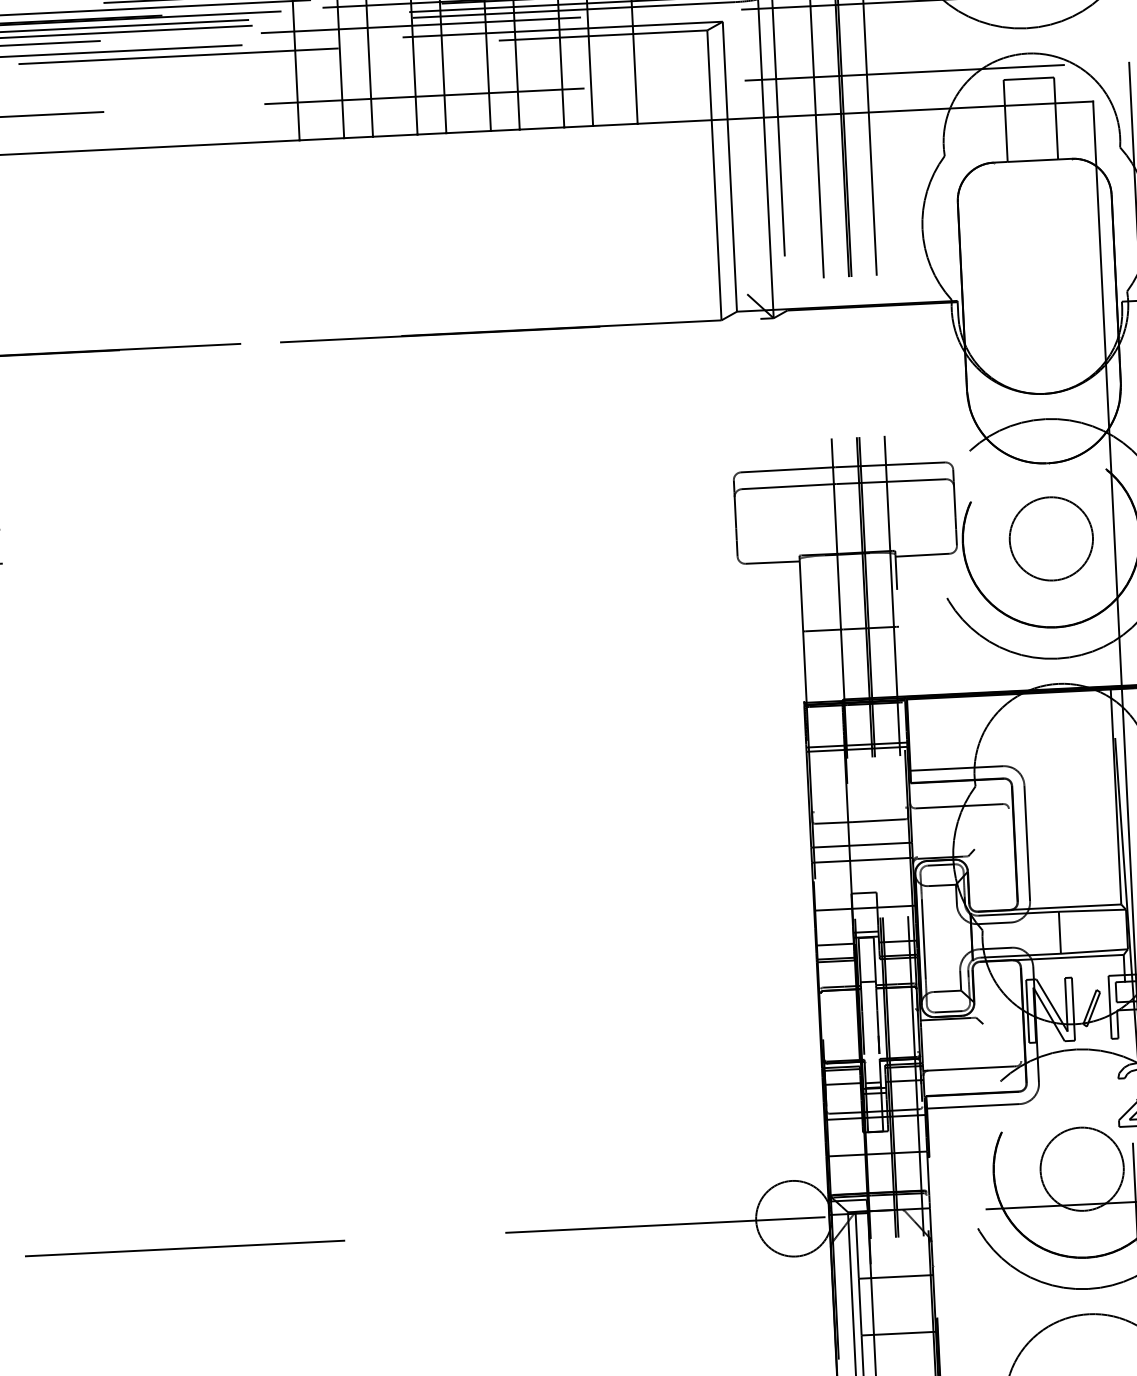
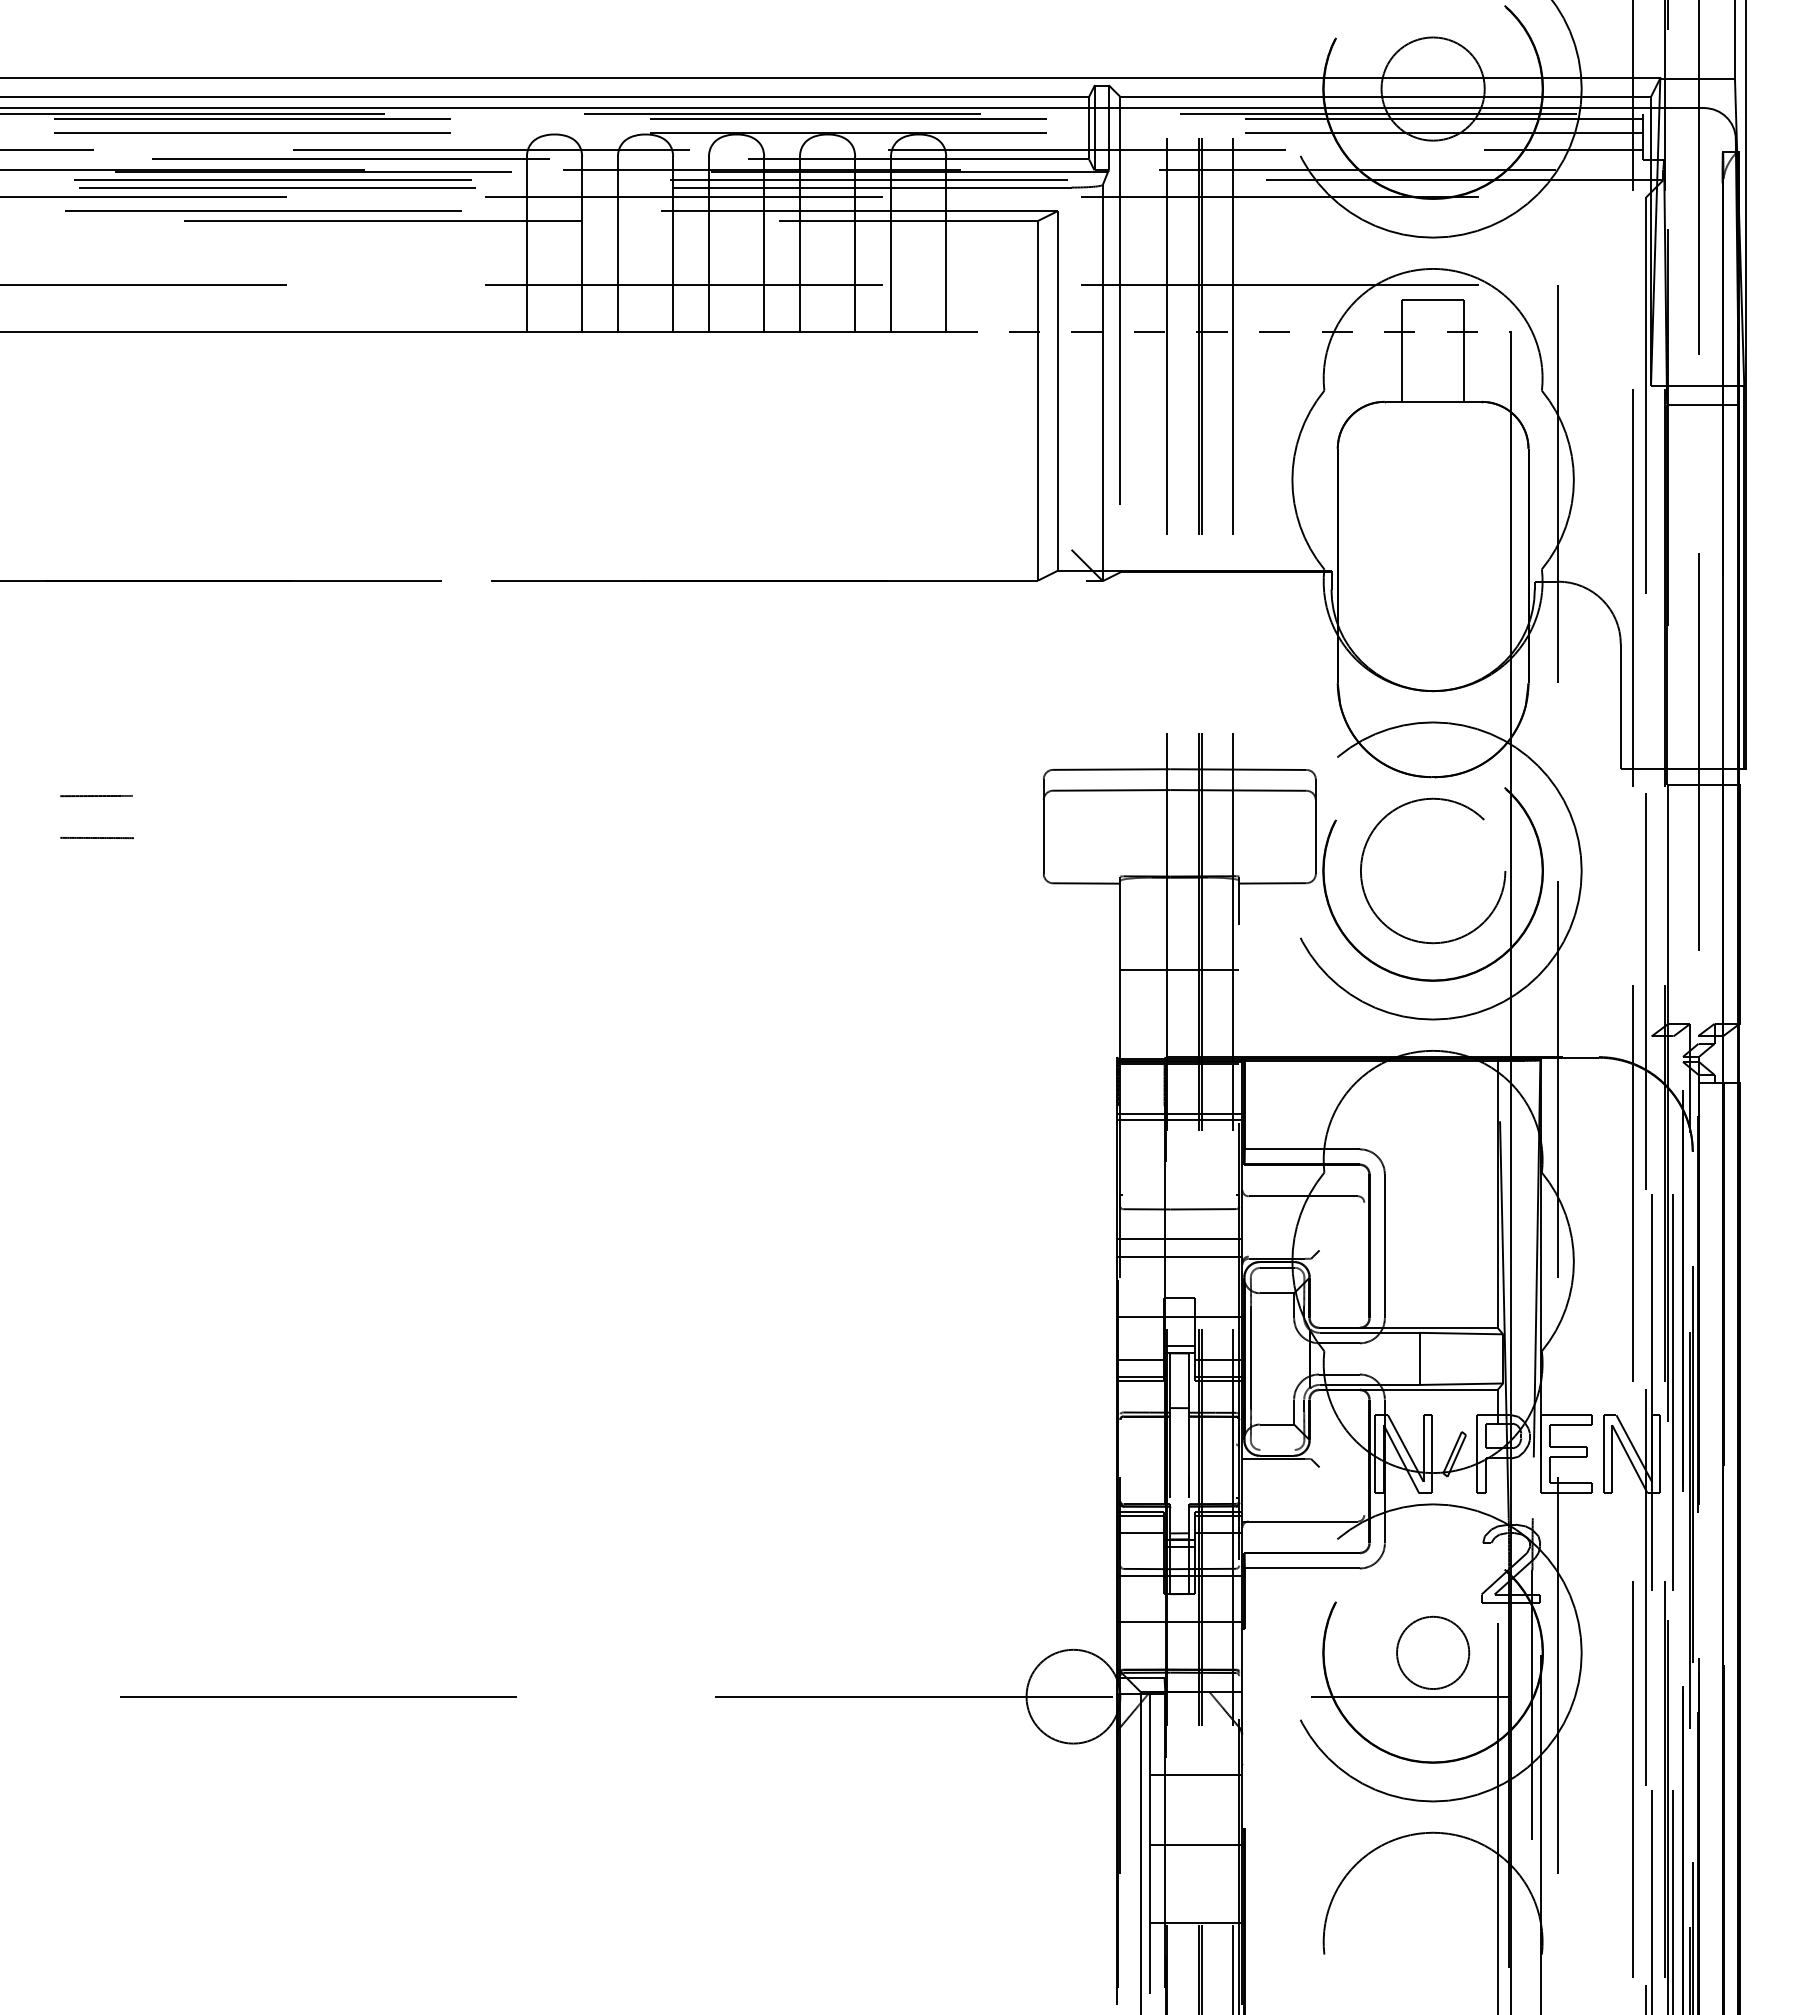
line: (865, 112) -> (1228, 332), solid -> dashed
circle: (1050, 538) -> (1432, 870), size x1.4
line: (948, 1011) -> (1277, 1449), removed
circle: (1081, 1168) -> (1432, 1652), size x0.7

